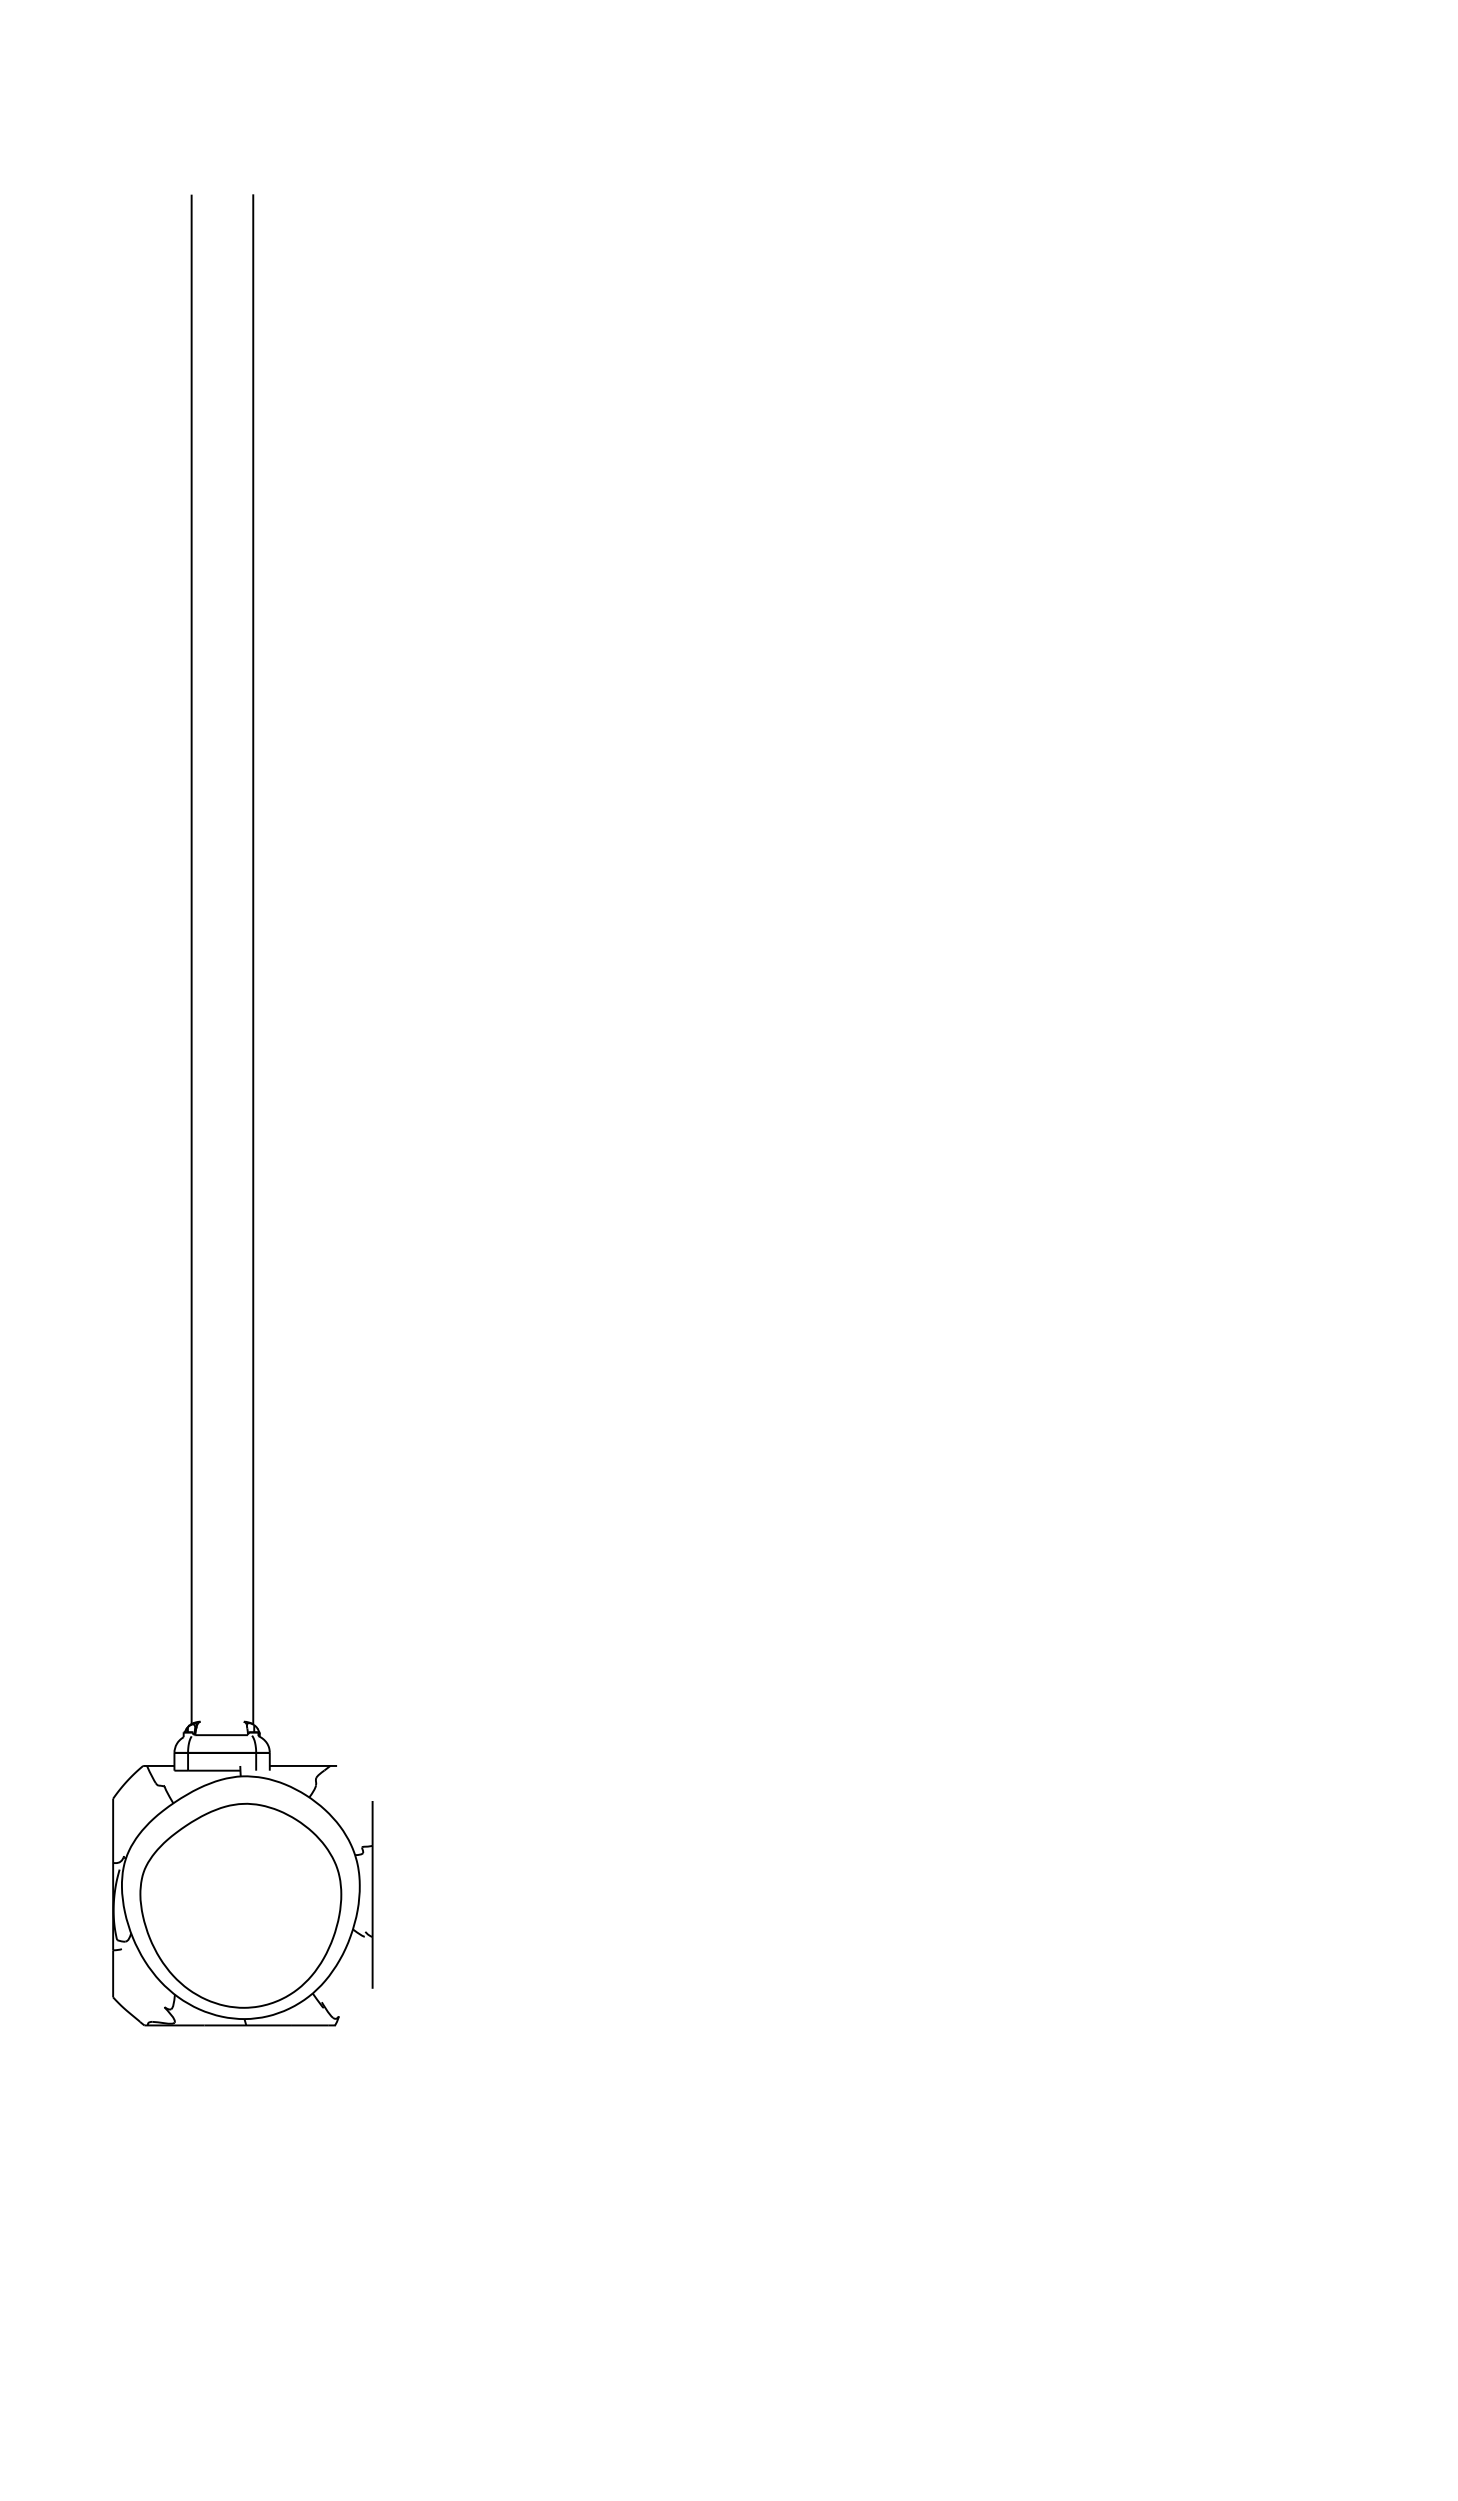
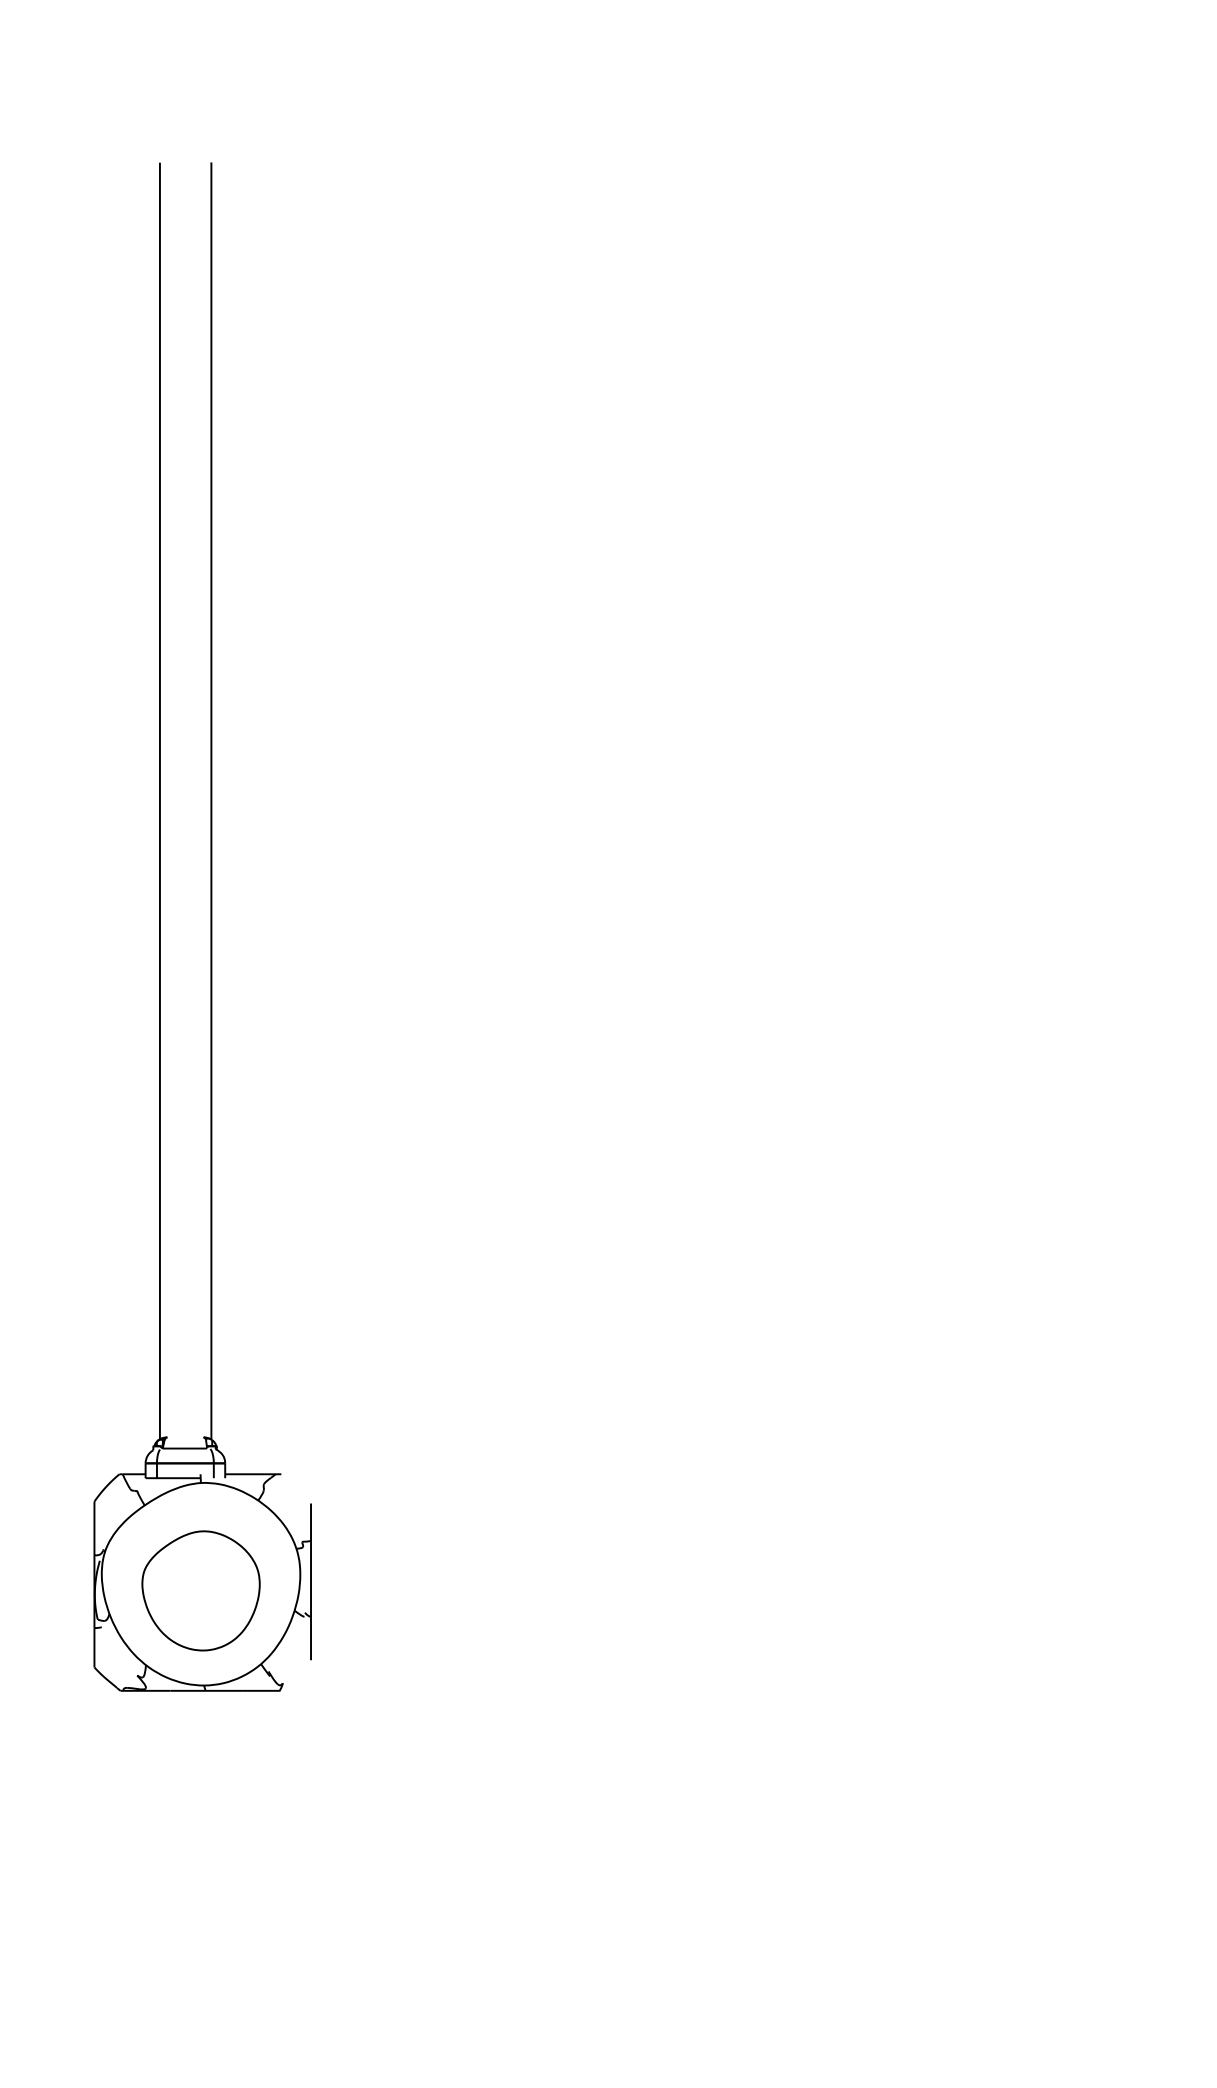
part: (240, 1905) -> (200, 1590), size x0.7

